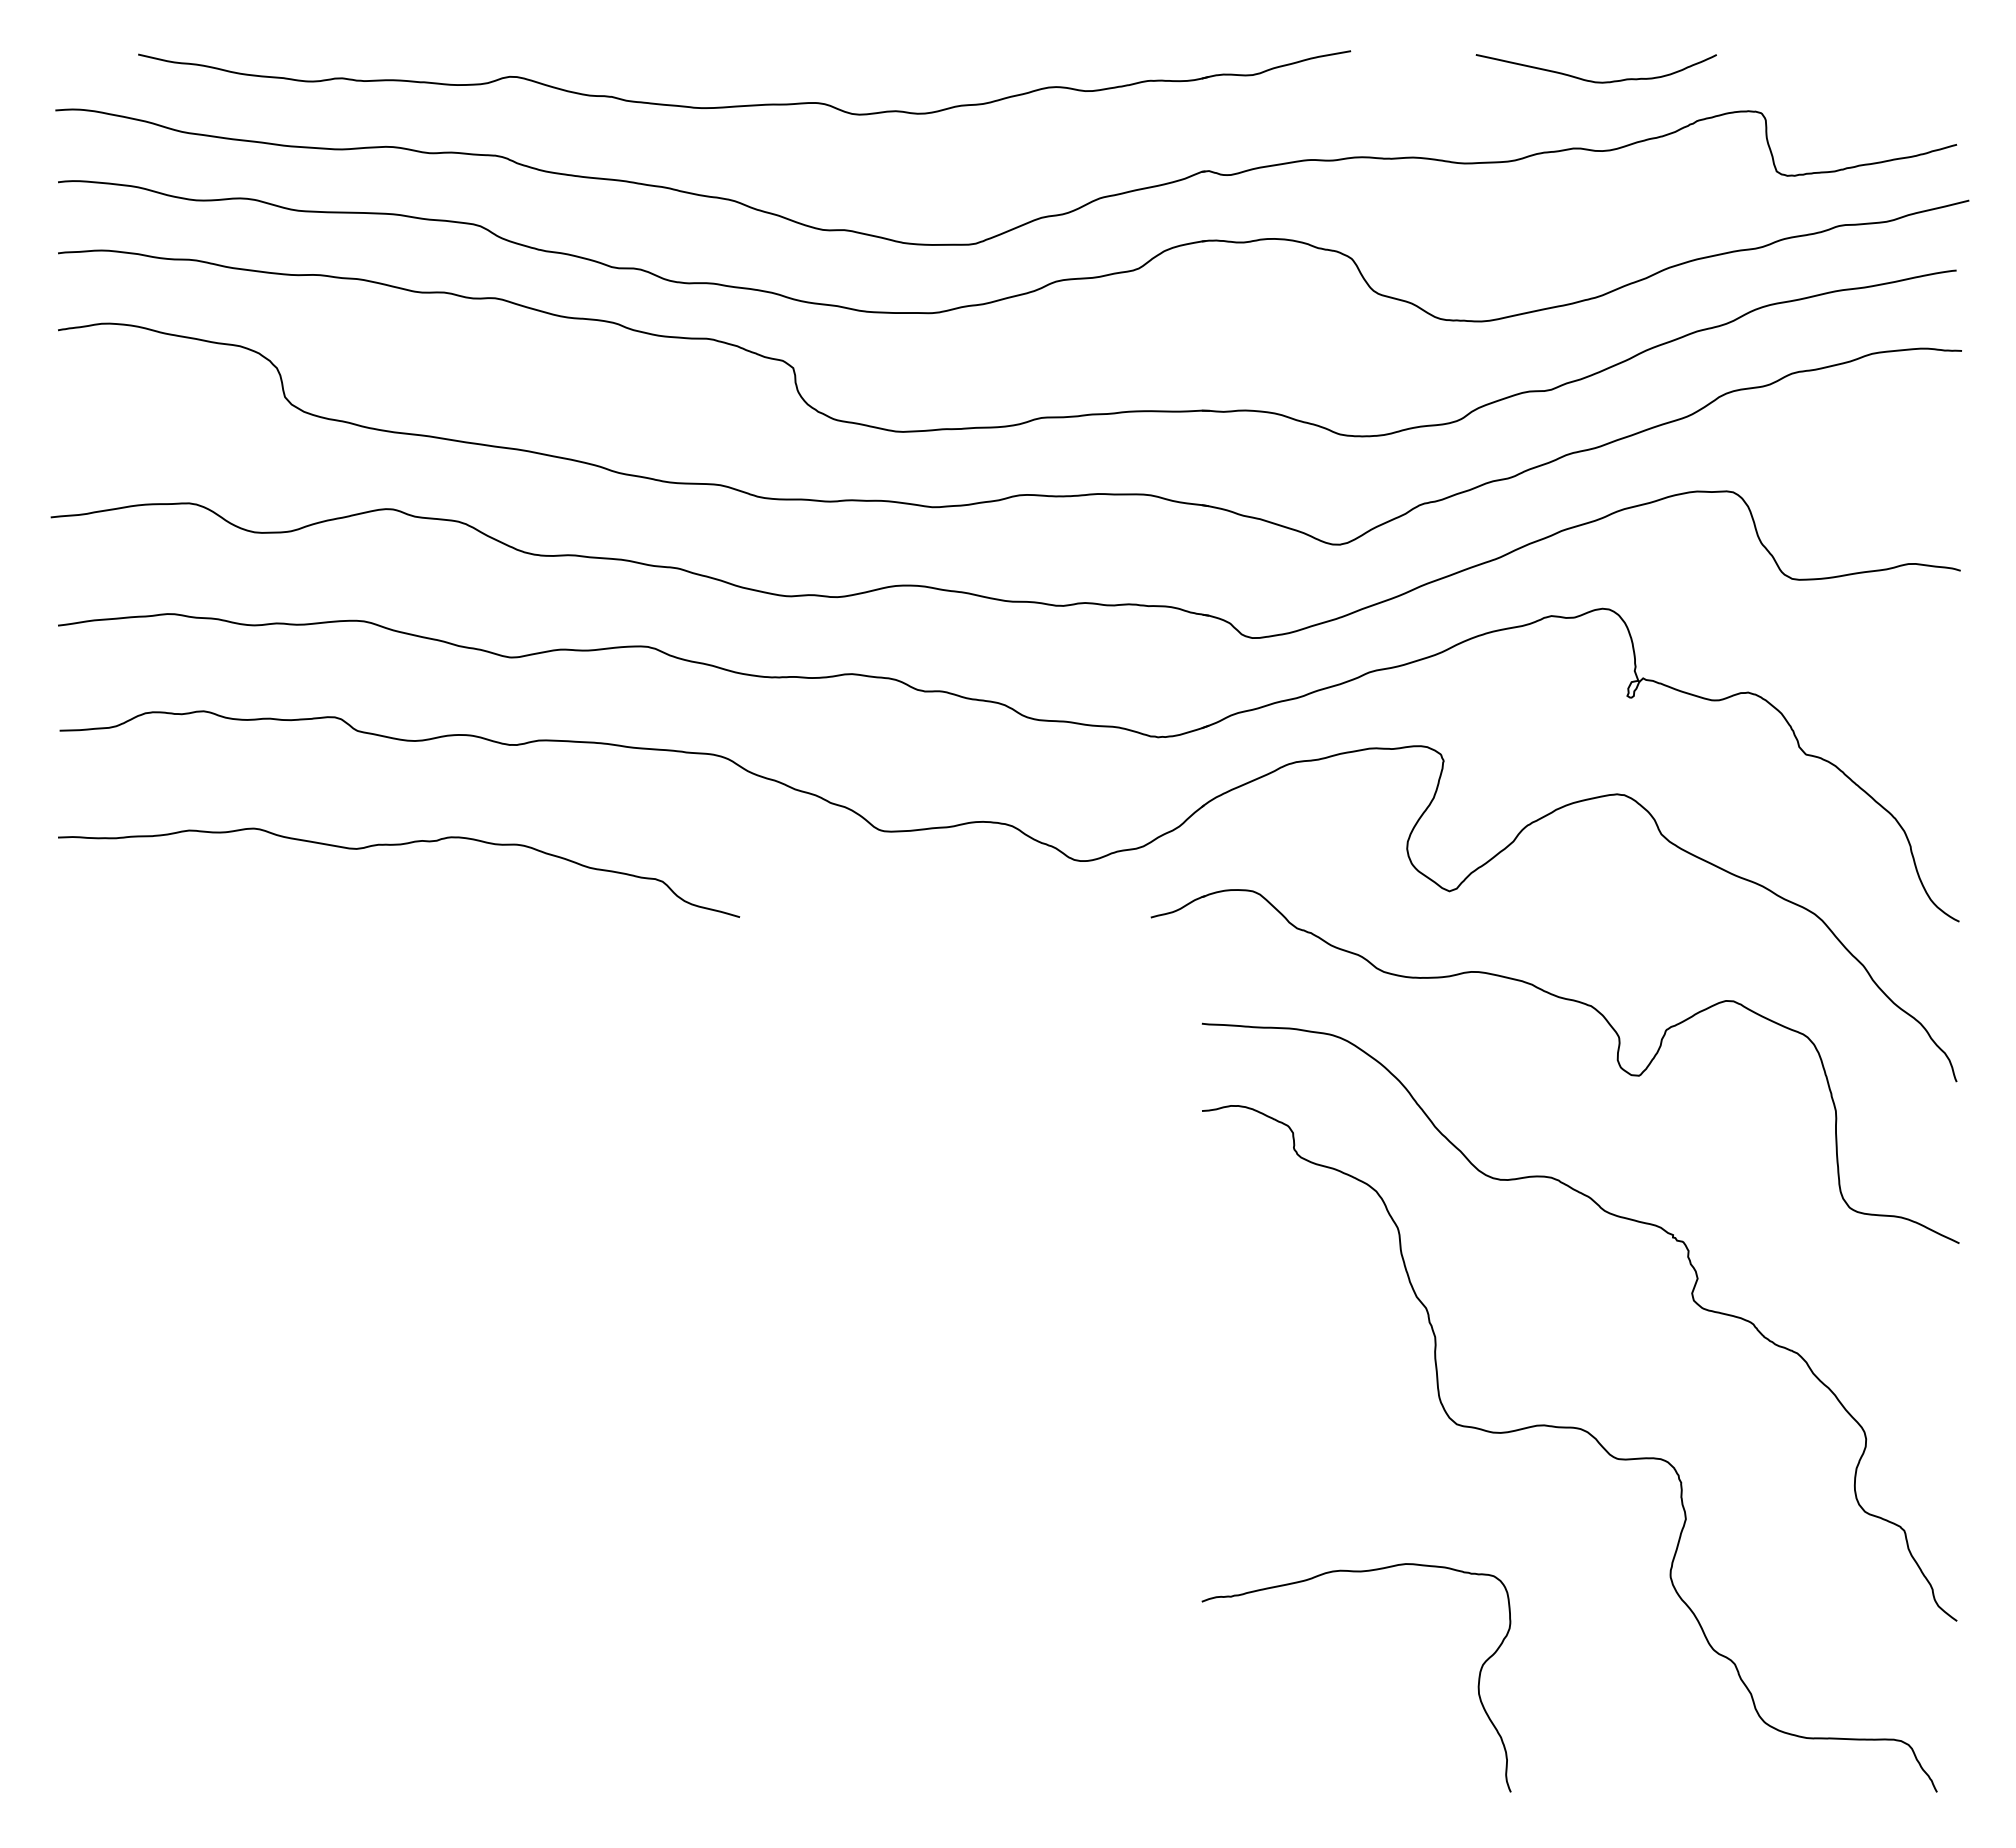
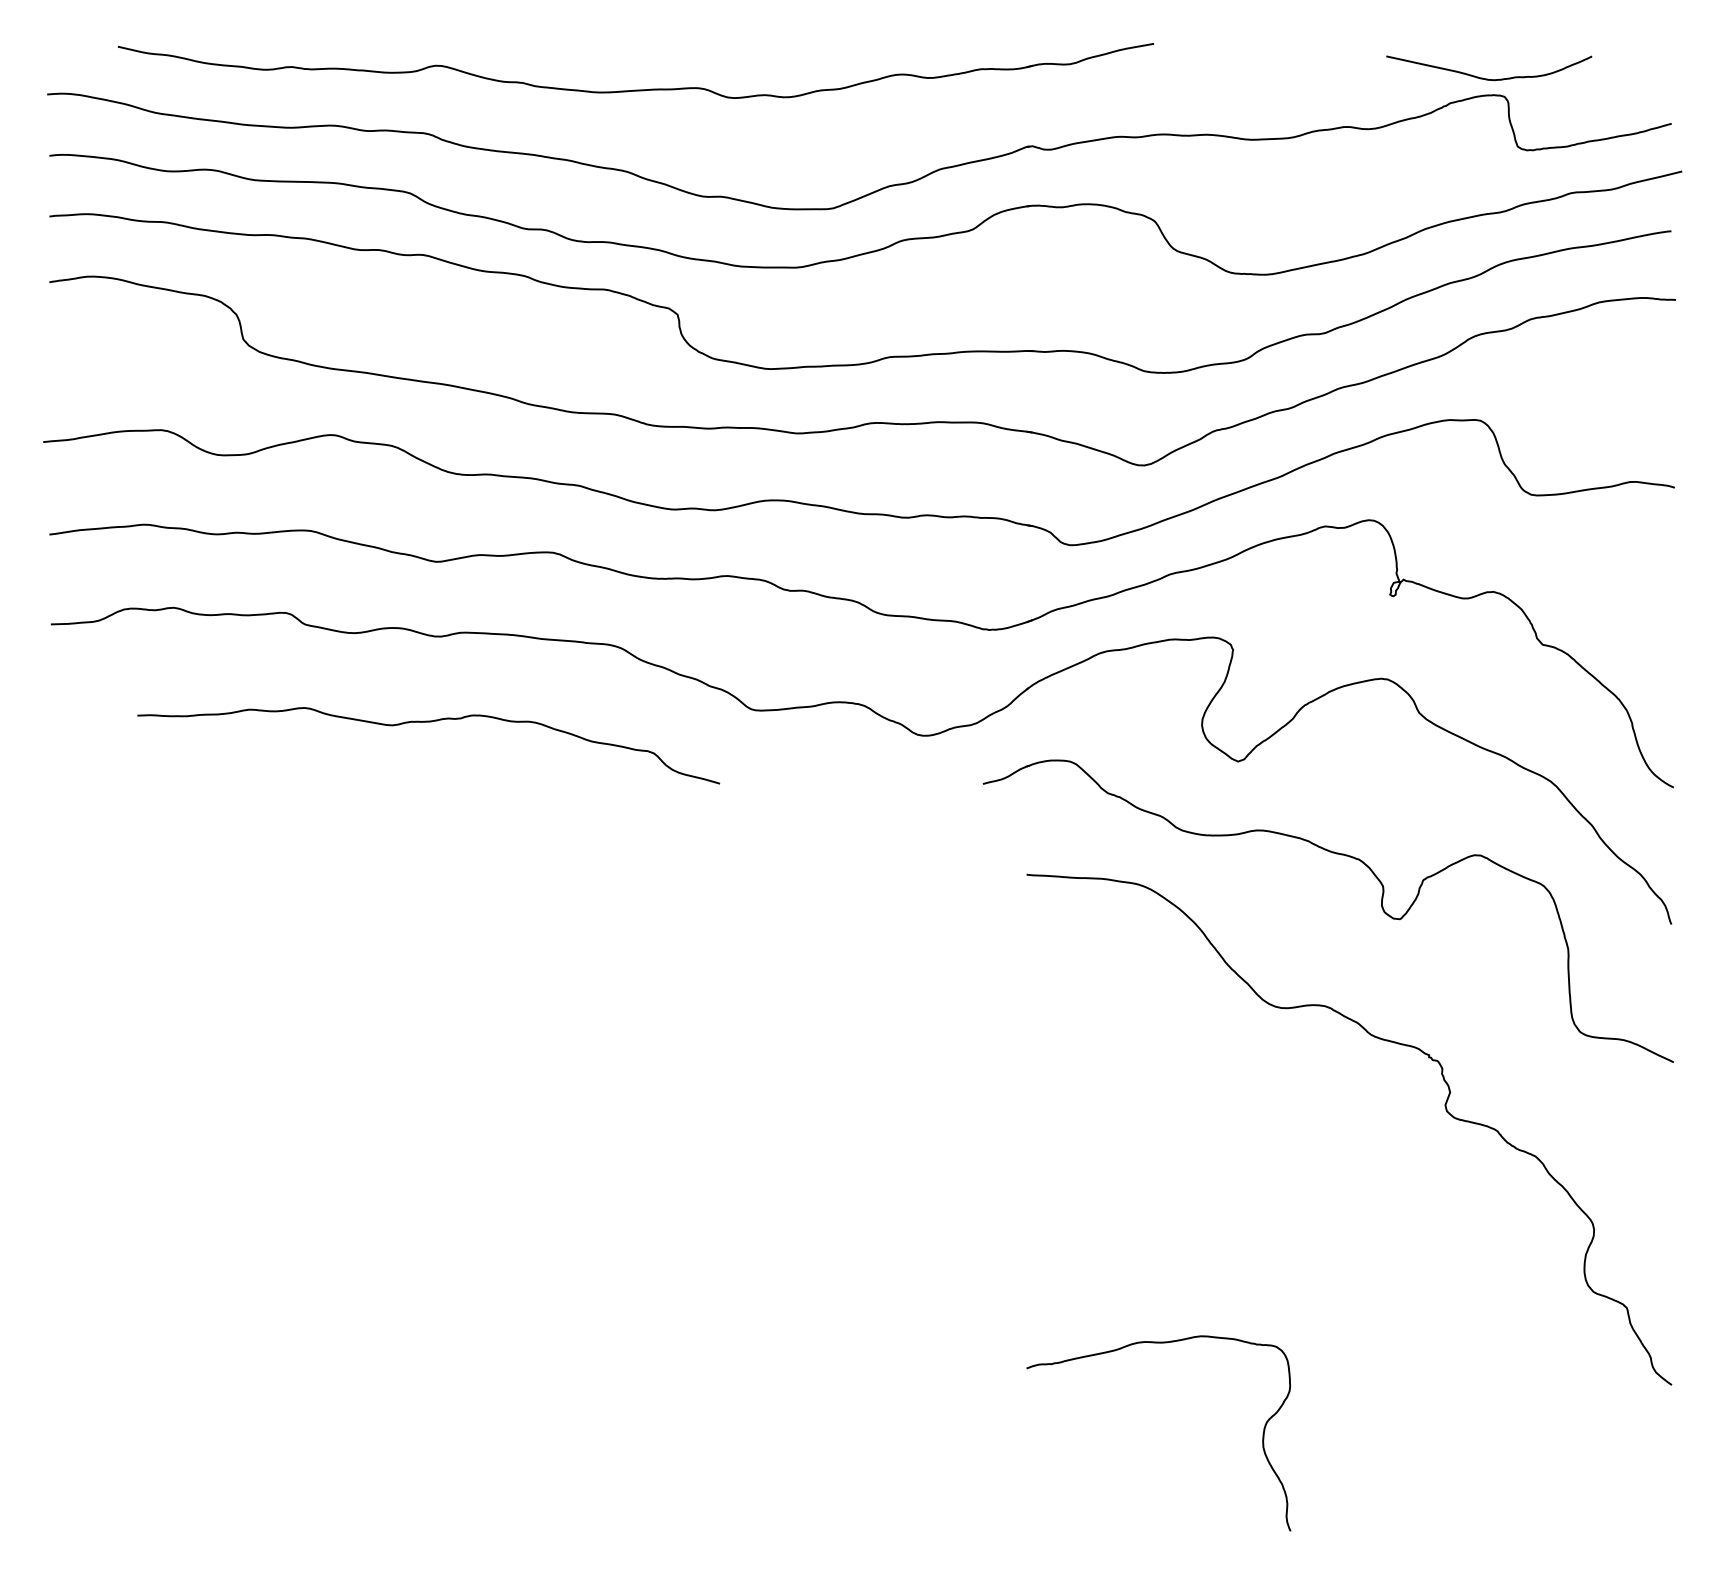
curve: (1592, 80) -> (1485, 78), moved
curve: (399, 845) -> (429, 722), moved
curve: (1569, 1428) -> (1340, 1220), removed

